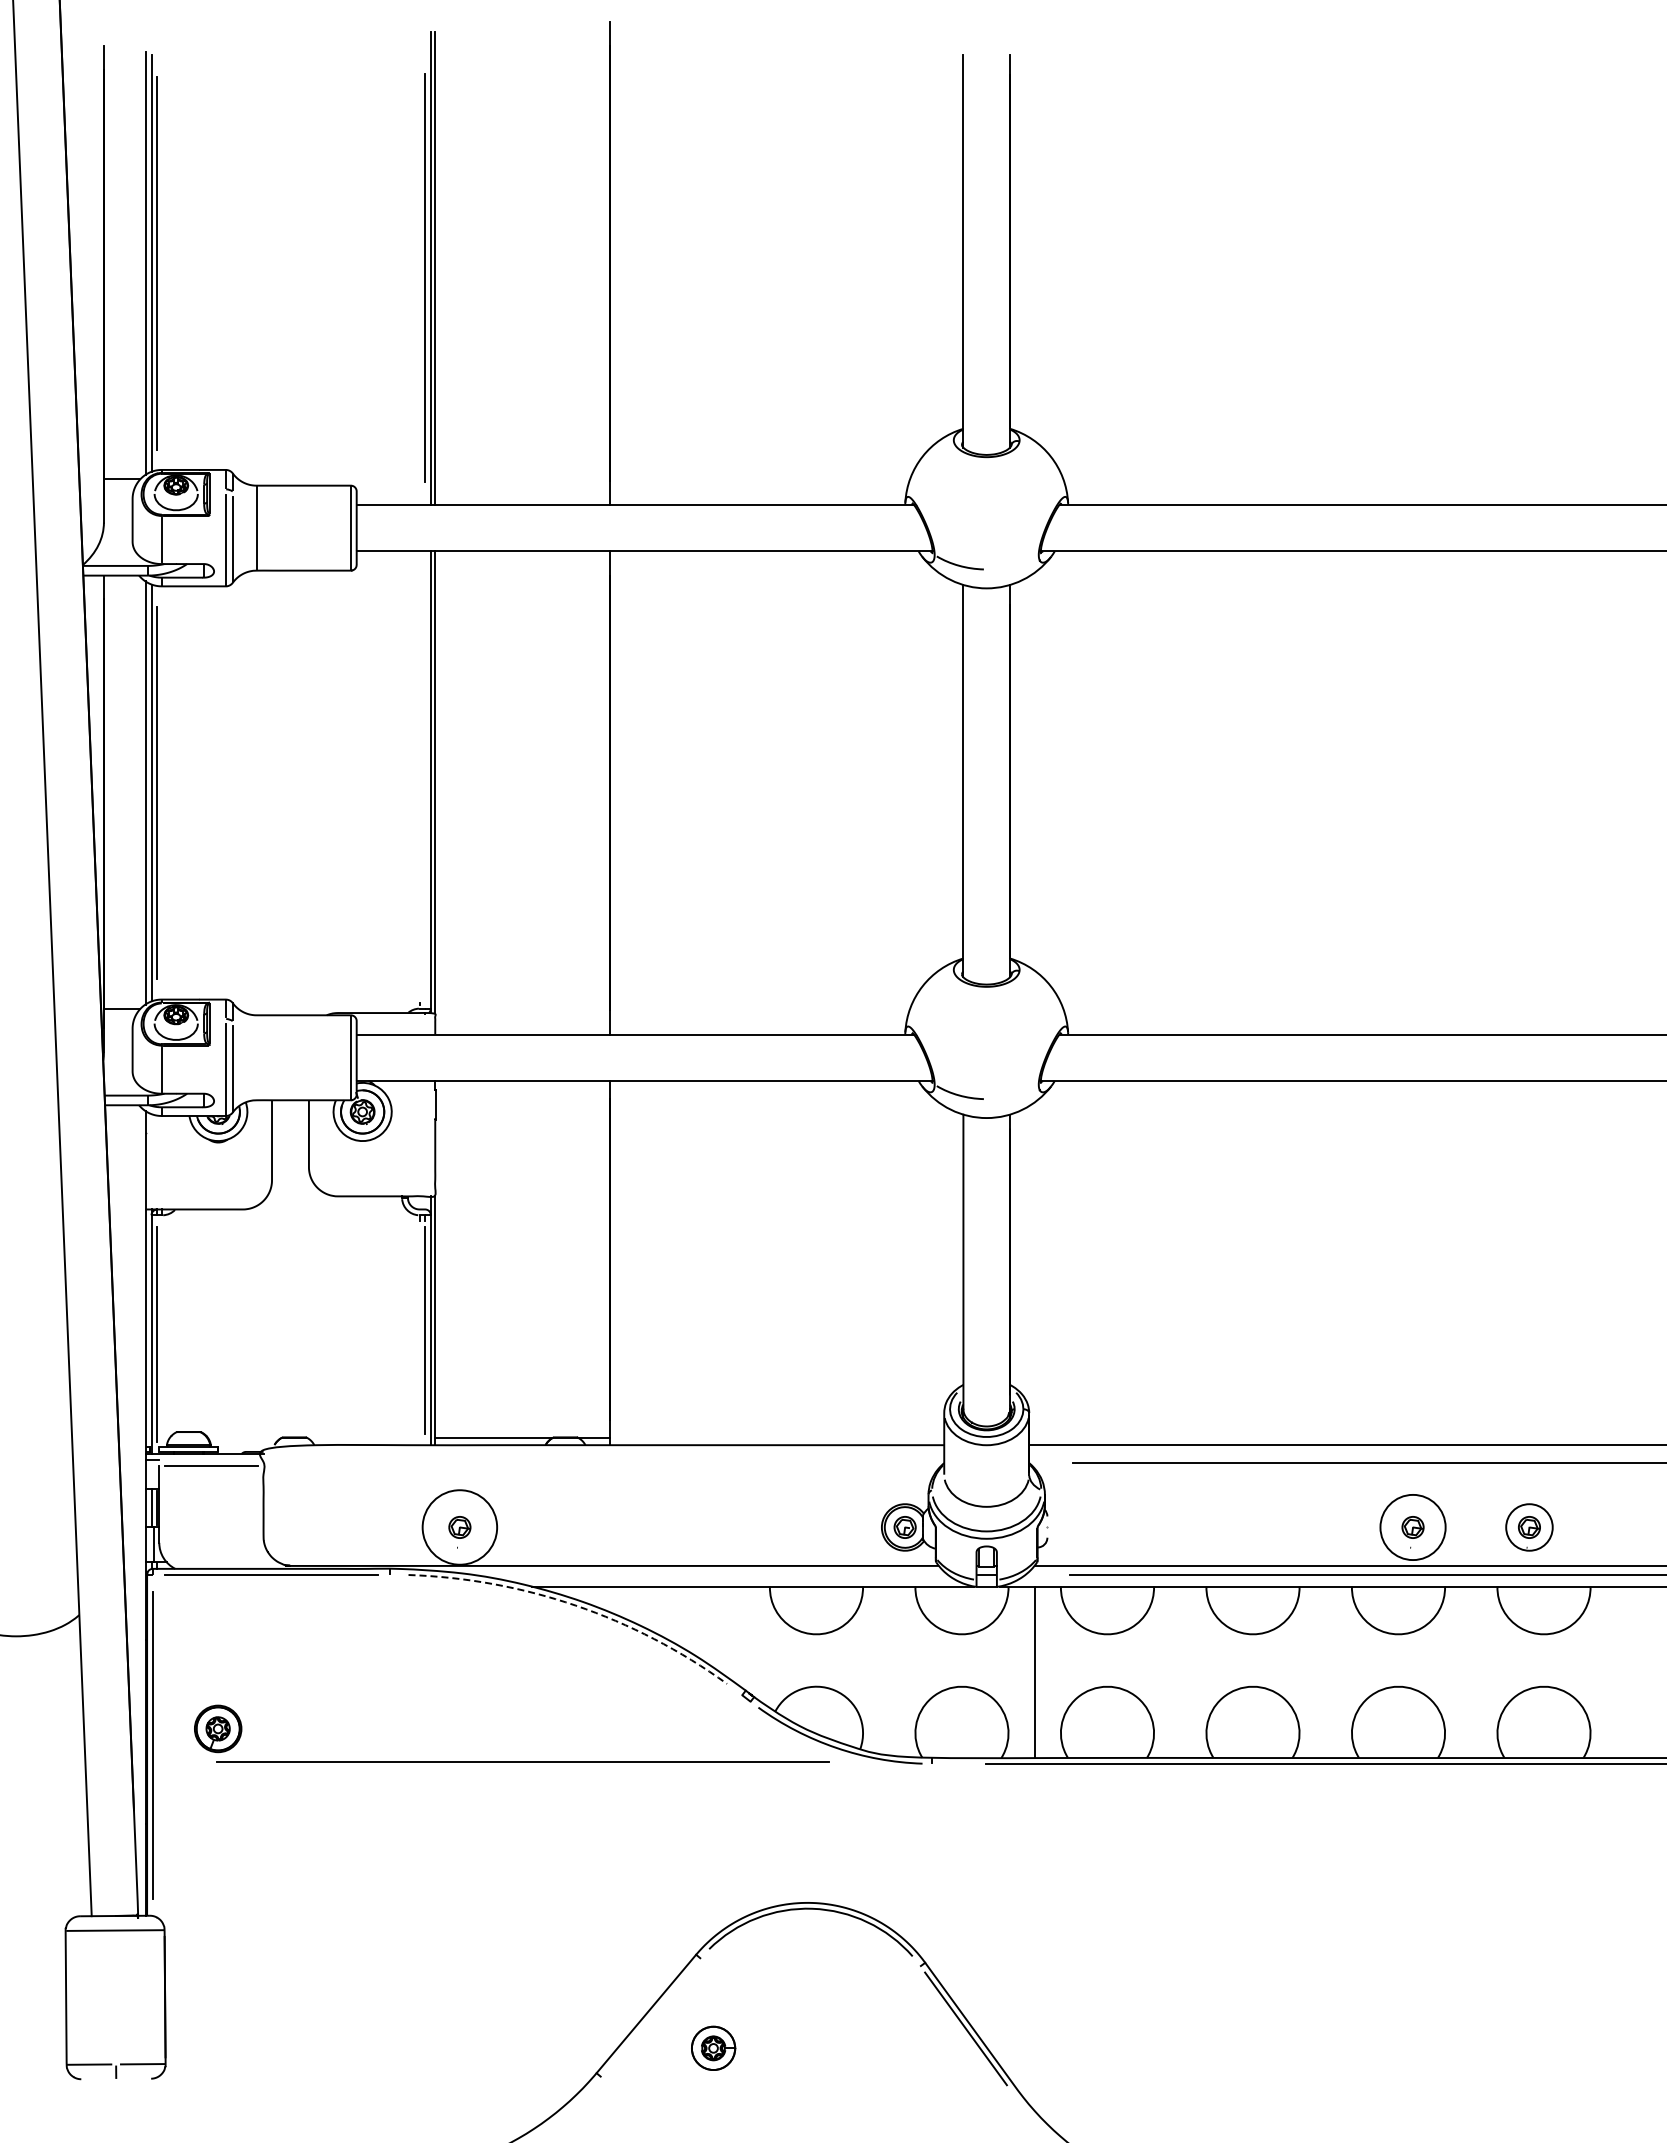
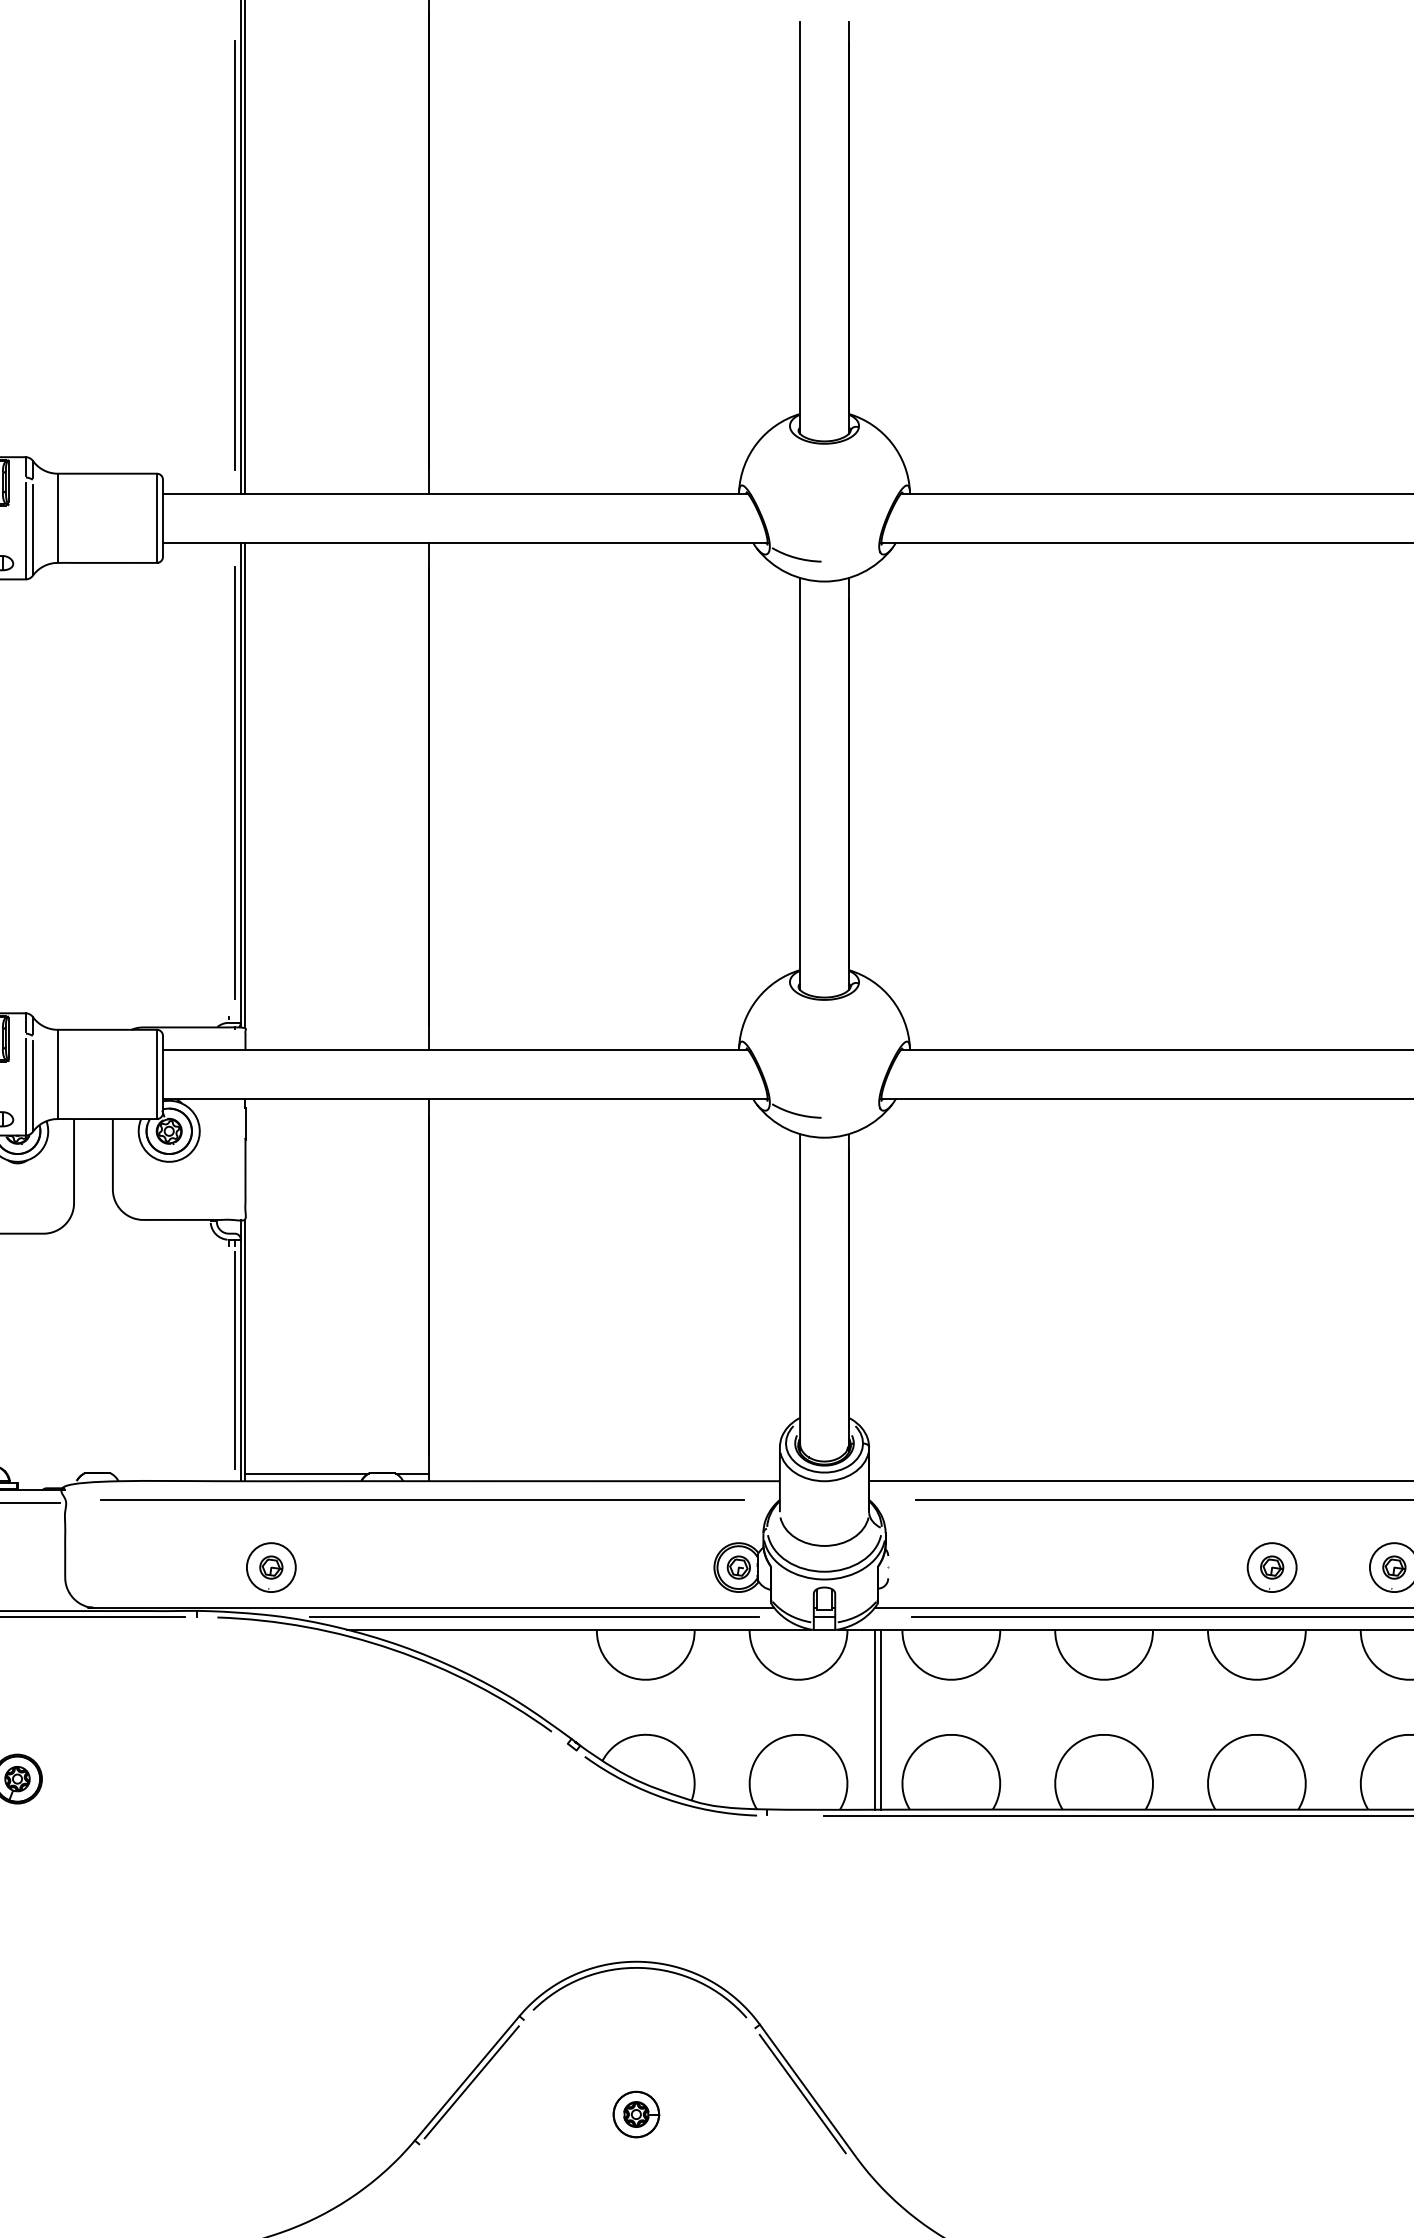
line: (425, 779) -> (235, 782), added
line: (256, 1057) -> (57, 1074), added
circle: (459, 1527) -> (270, 1567), size x0.62
circle: (1412, 1527) -> (1271, 1567), size x0.71
line: (710, 1574) -> (534, 1616), added
arc: (575, 1605) -> (392, 1649), dashed -> solid
line: (1040, 1672) -> (880, 1719), added
line: (522, 1761) -> (422, 1499), moved
line: (650, 2017) -> (471, 2082), added
part: (713, 2047) -> (636, 2113), moved

